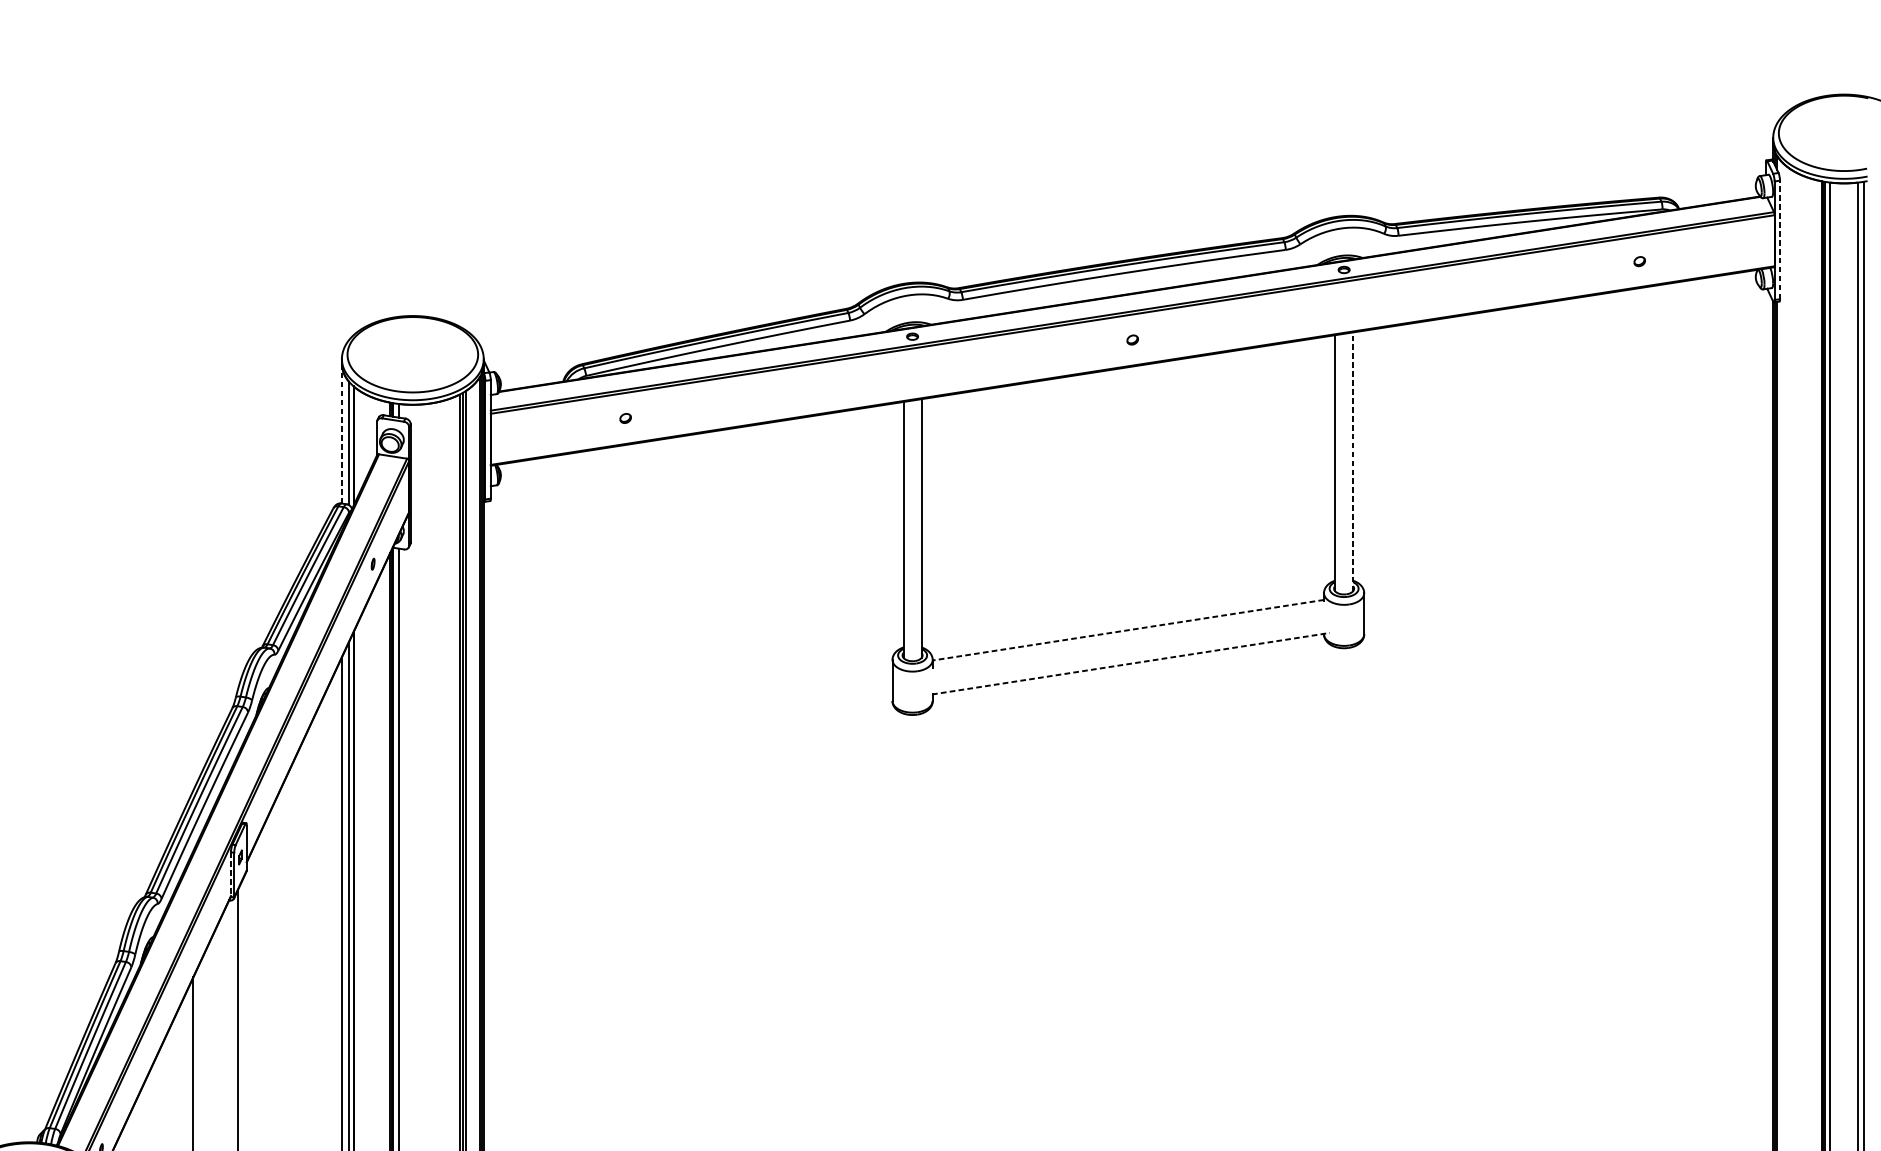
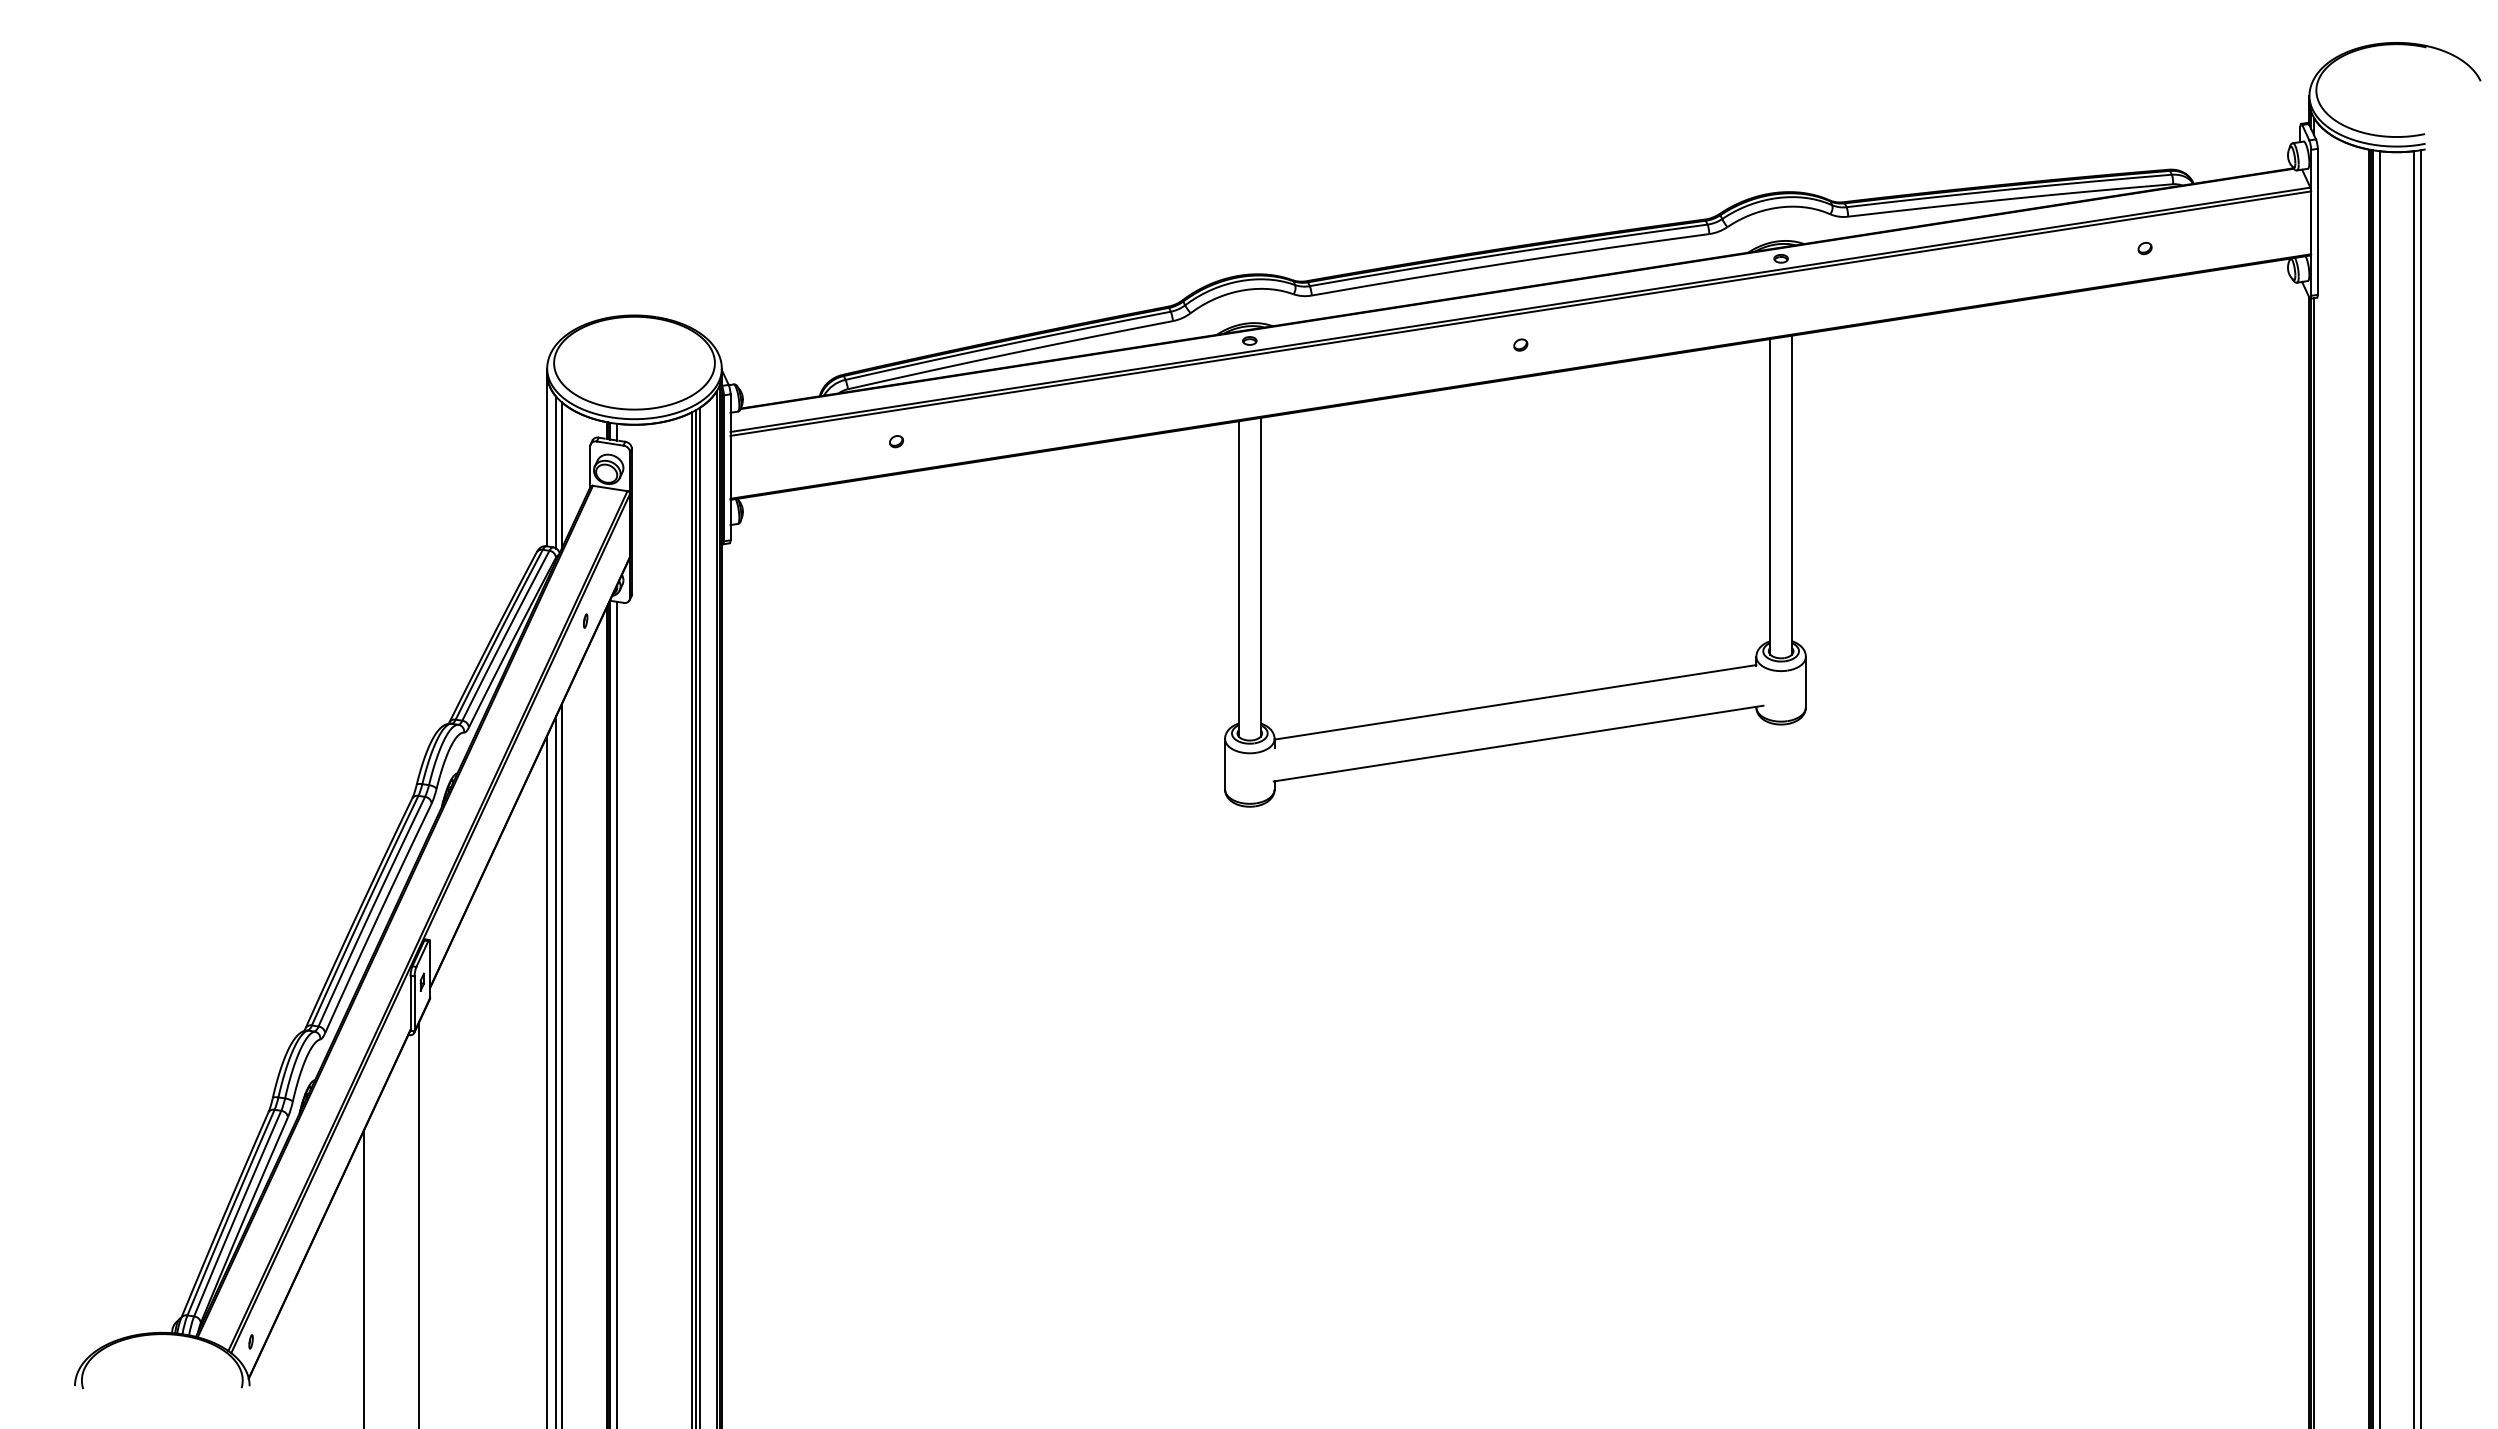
line: (1779, 239) -> (2317, 221), dashed -> solid
line: (342, 433) -> (547, 460), dashed -> solid
line: (1353, 461) -> (1792, 494), dashed -> solid
line: (1128, 630) -> (1515, 702), dashed -> solid
line: (1130, 663) -> (1518, 743), dashed -> solid
line: (230, 874) -> (410, 1003), dashed -> solid

